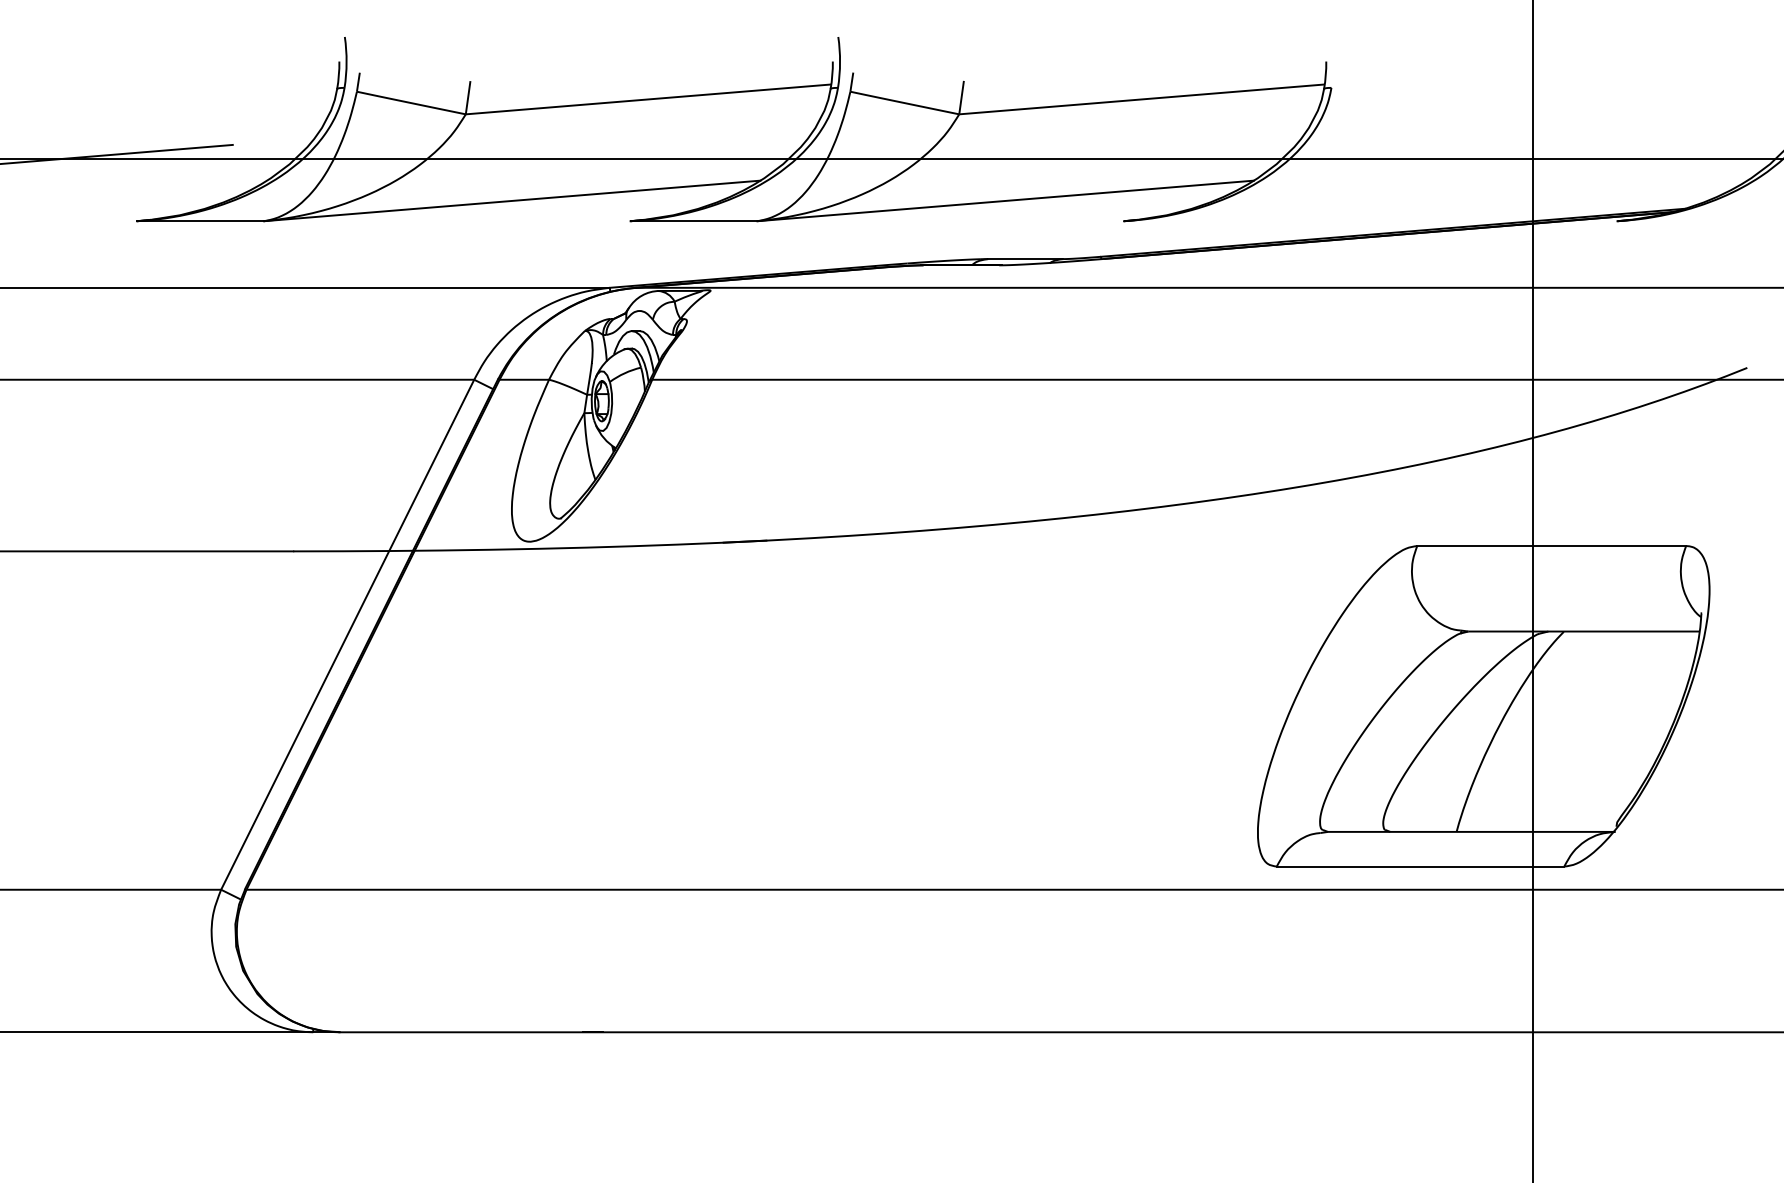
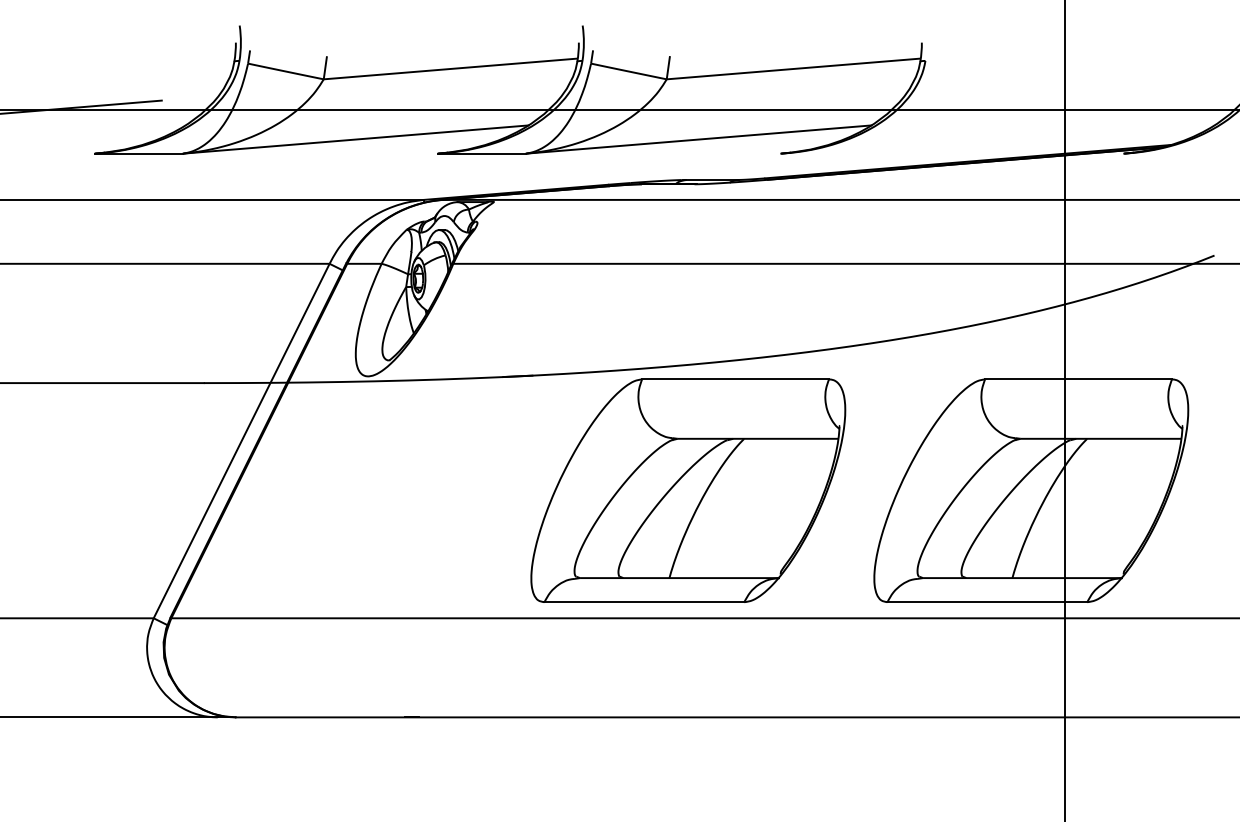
part: (990, 705) -> (688, 490), added

